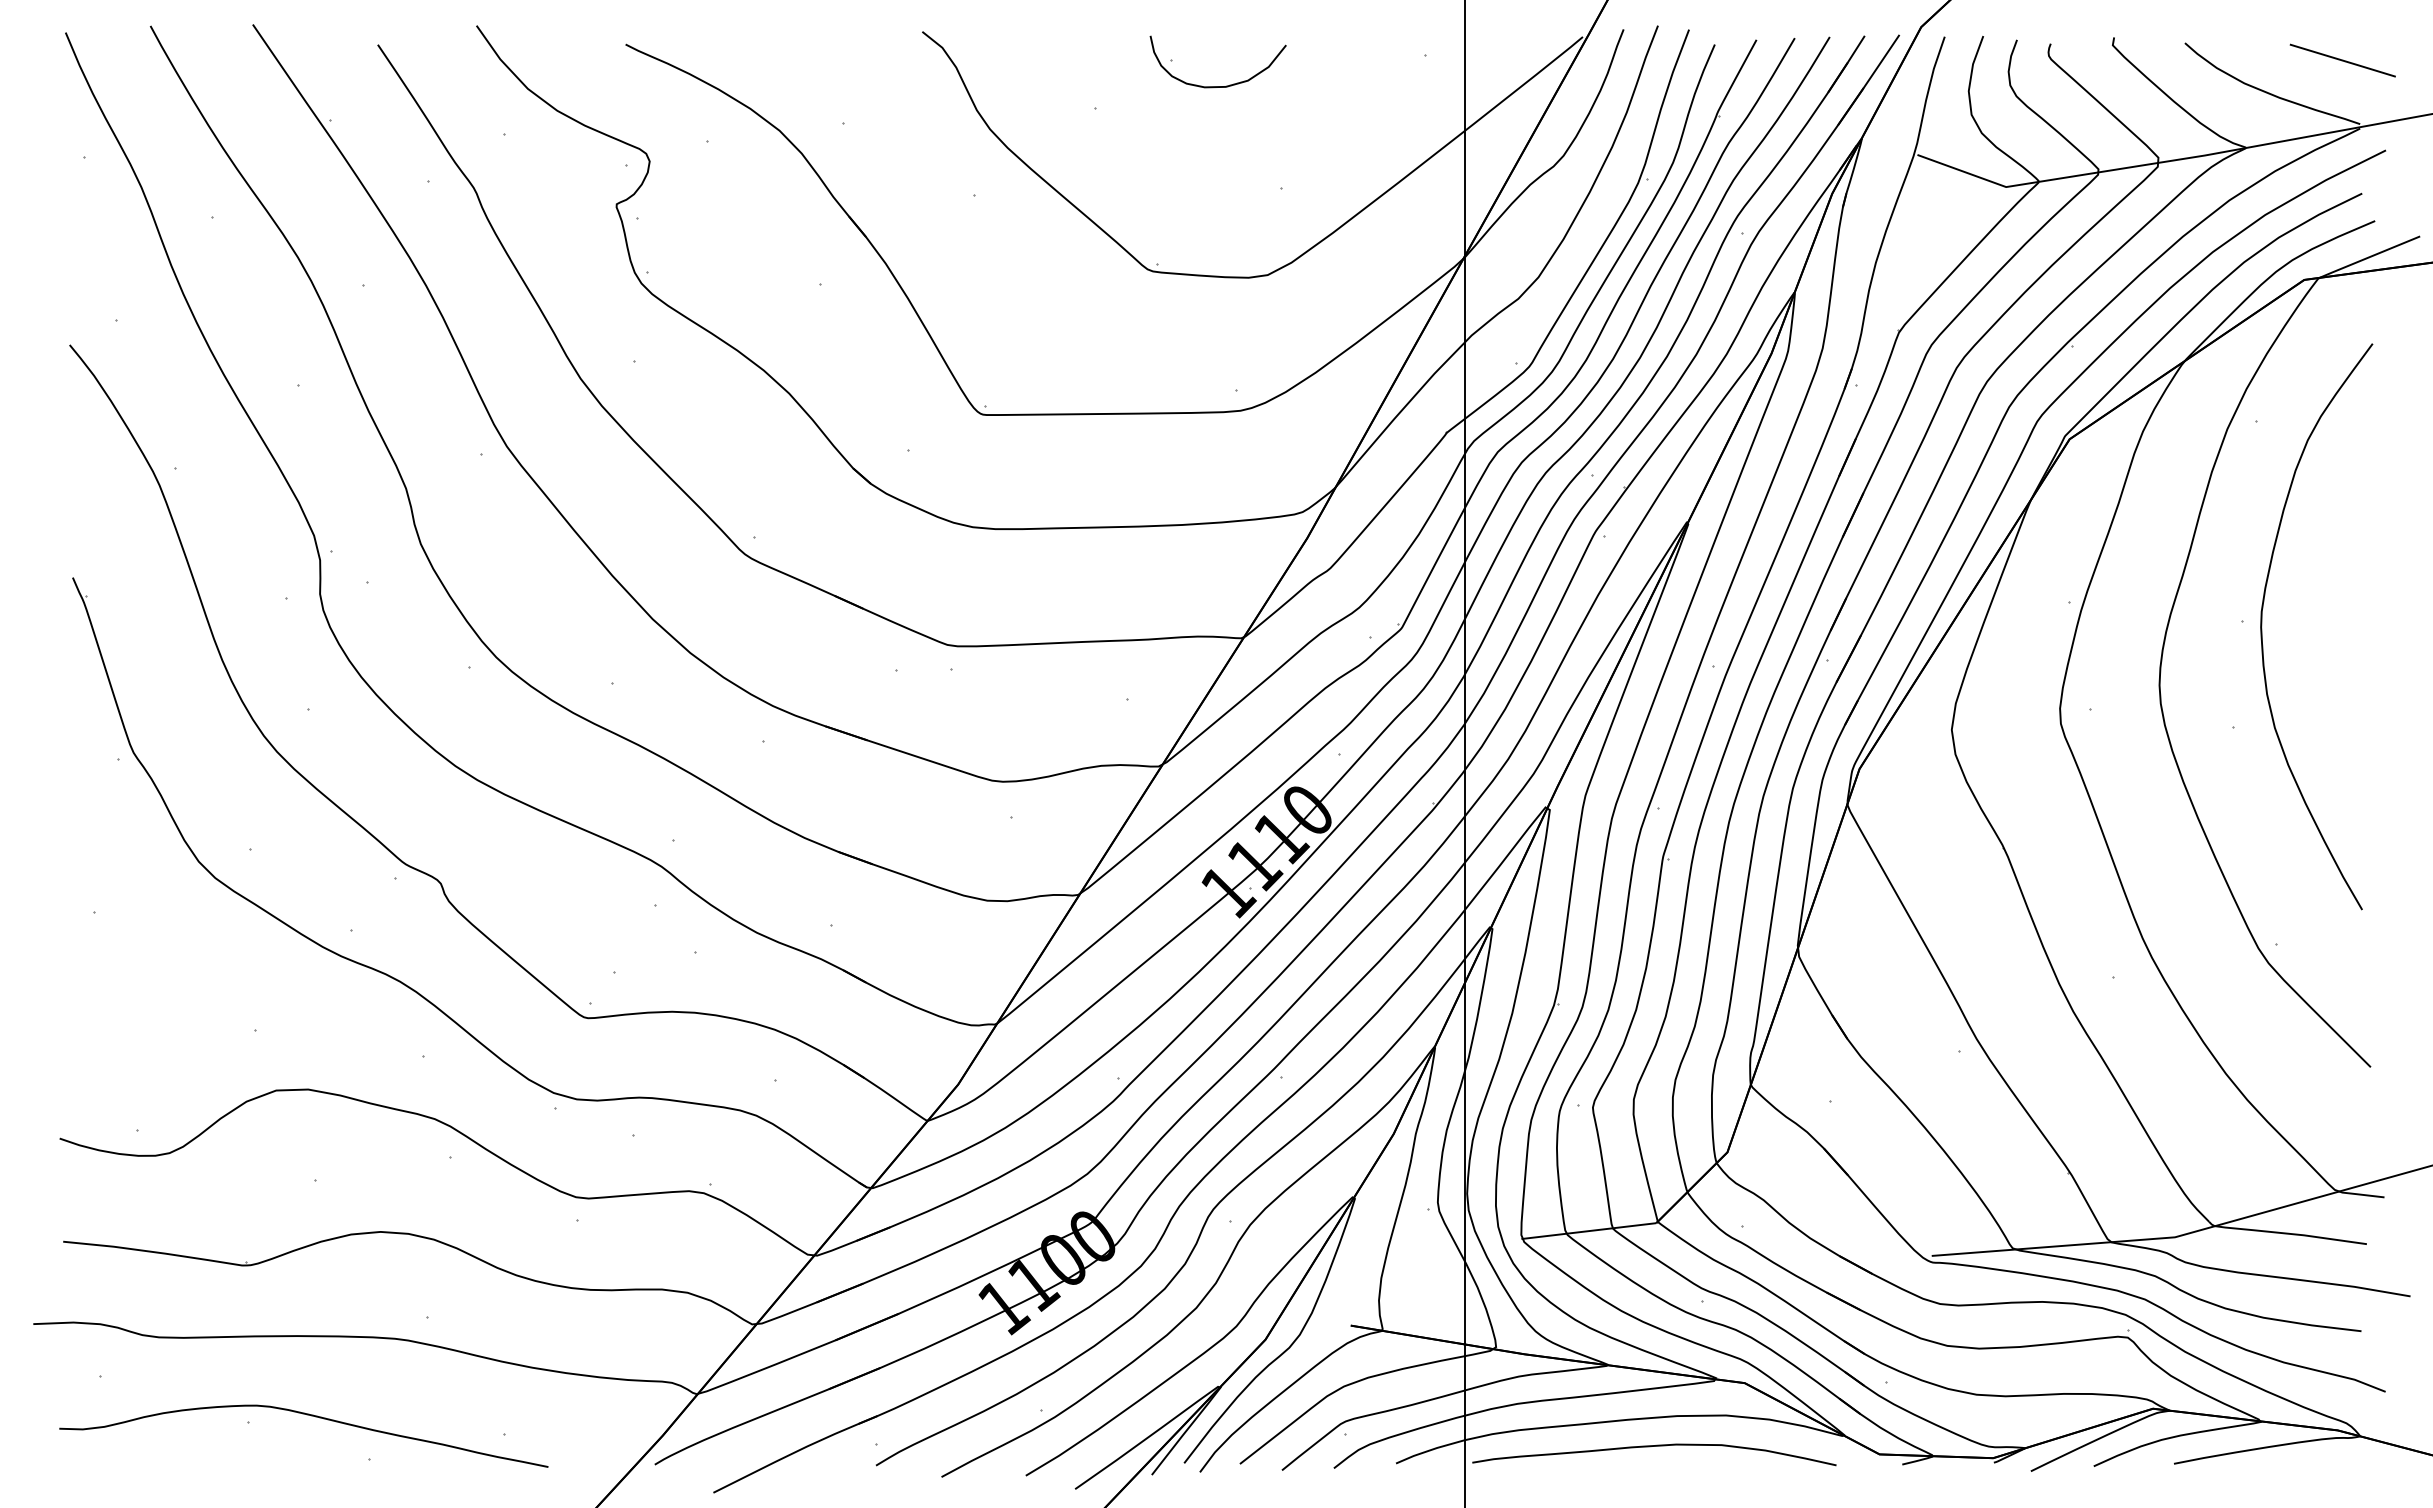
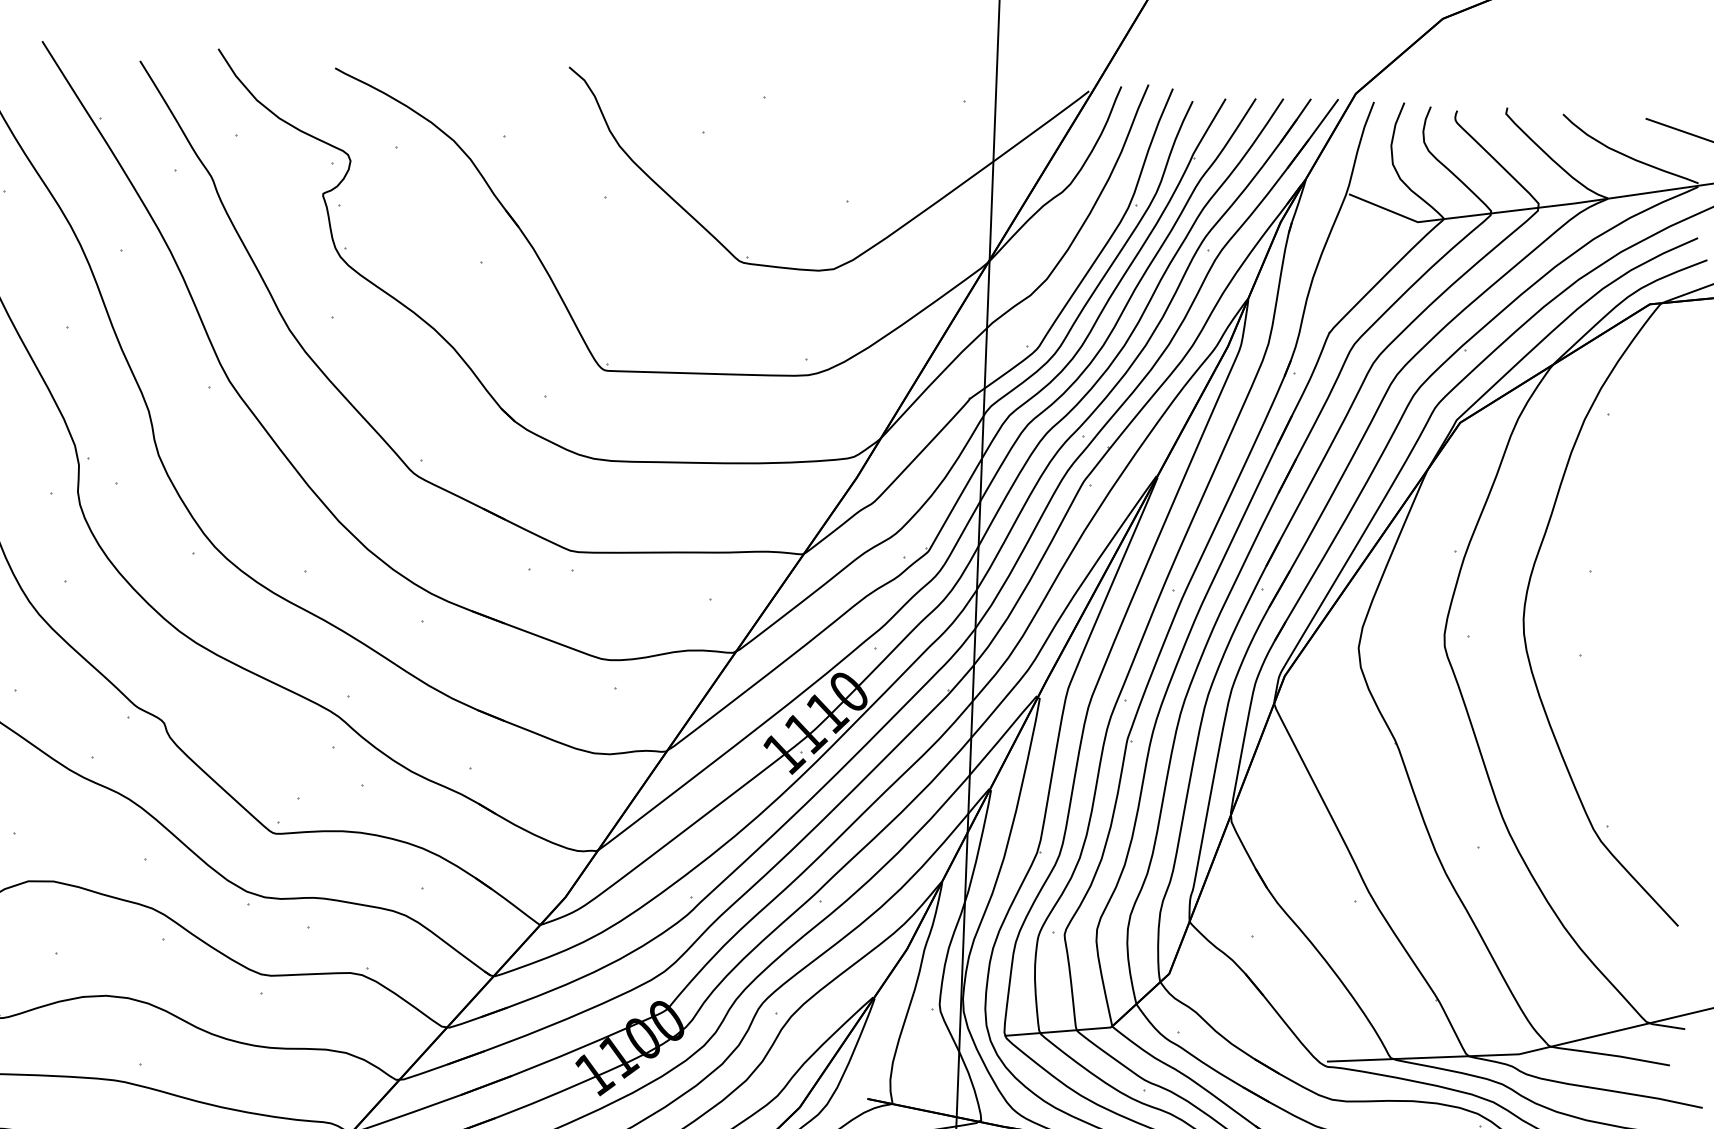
curve: (1217, 86) -> (799, 119), removed
curve: (2262, 626) -> (1606, 575), removed

